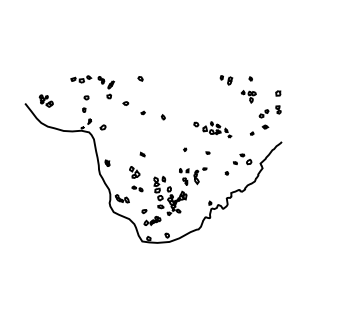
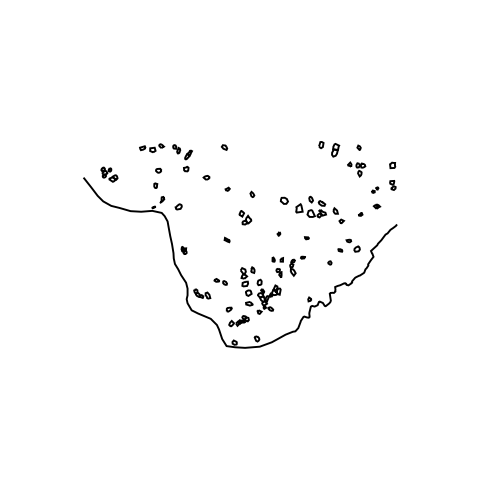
part: (226, 80) -> (329, 149), size x1.4
part: (263, 113) -> (374, 189), size x0.6
part: (212, 129) -> (312, 209), size x1.4
part: (134, 172) -> (245, 217), moved

